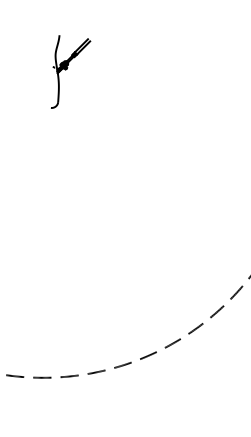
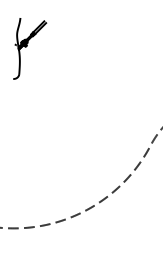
part: (71, 71) -> (30, 48), size x1.43

